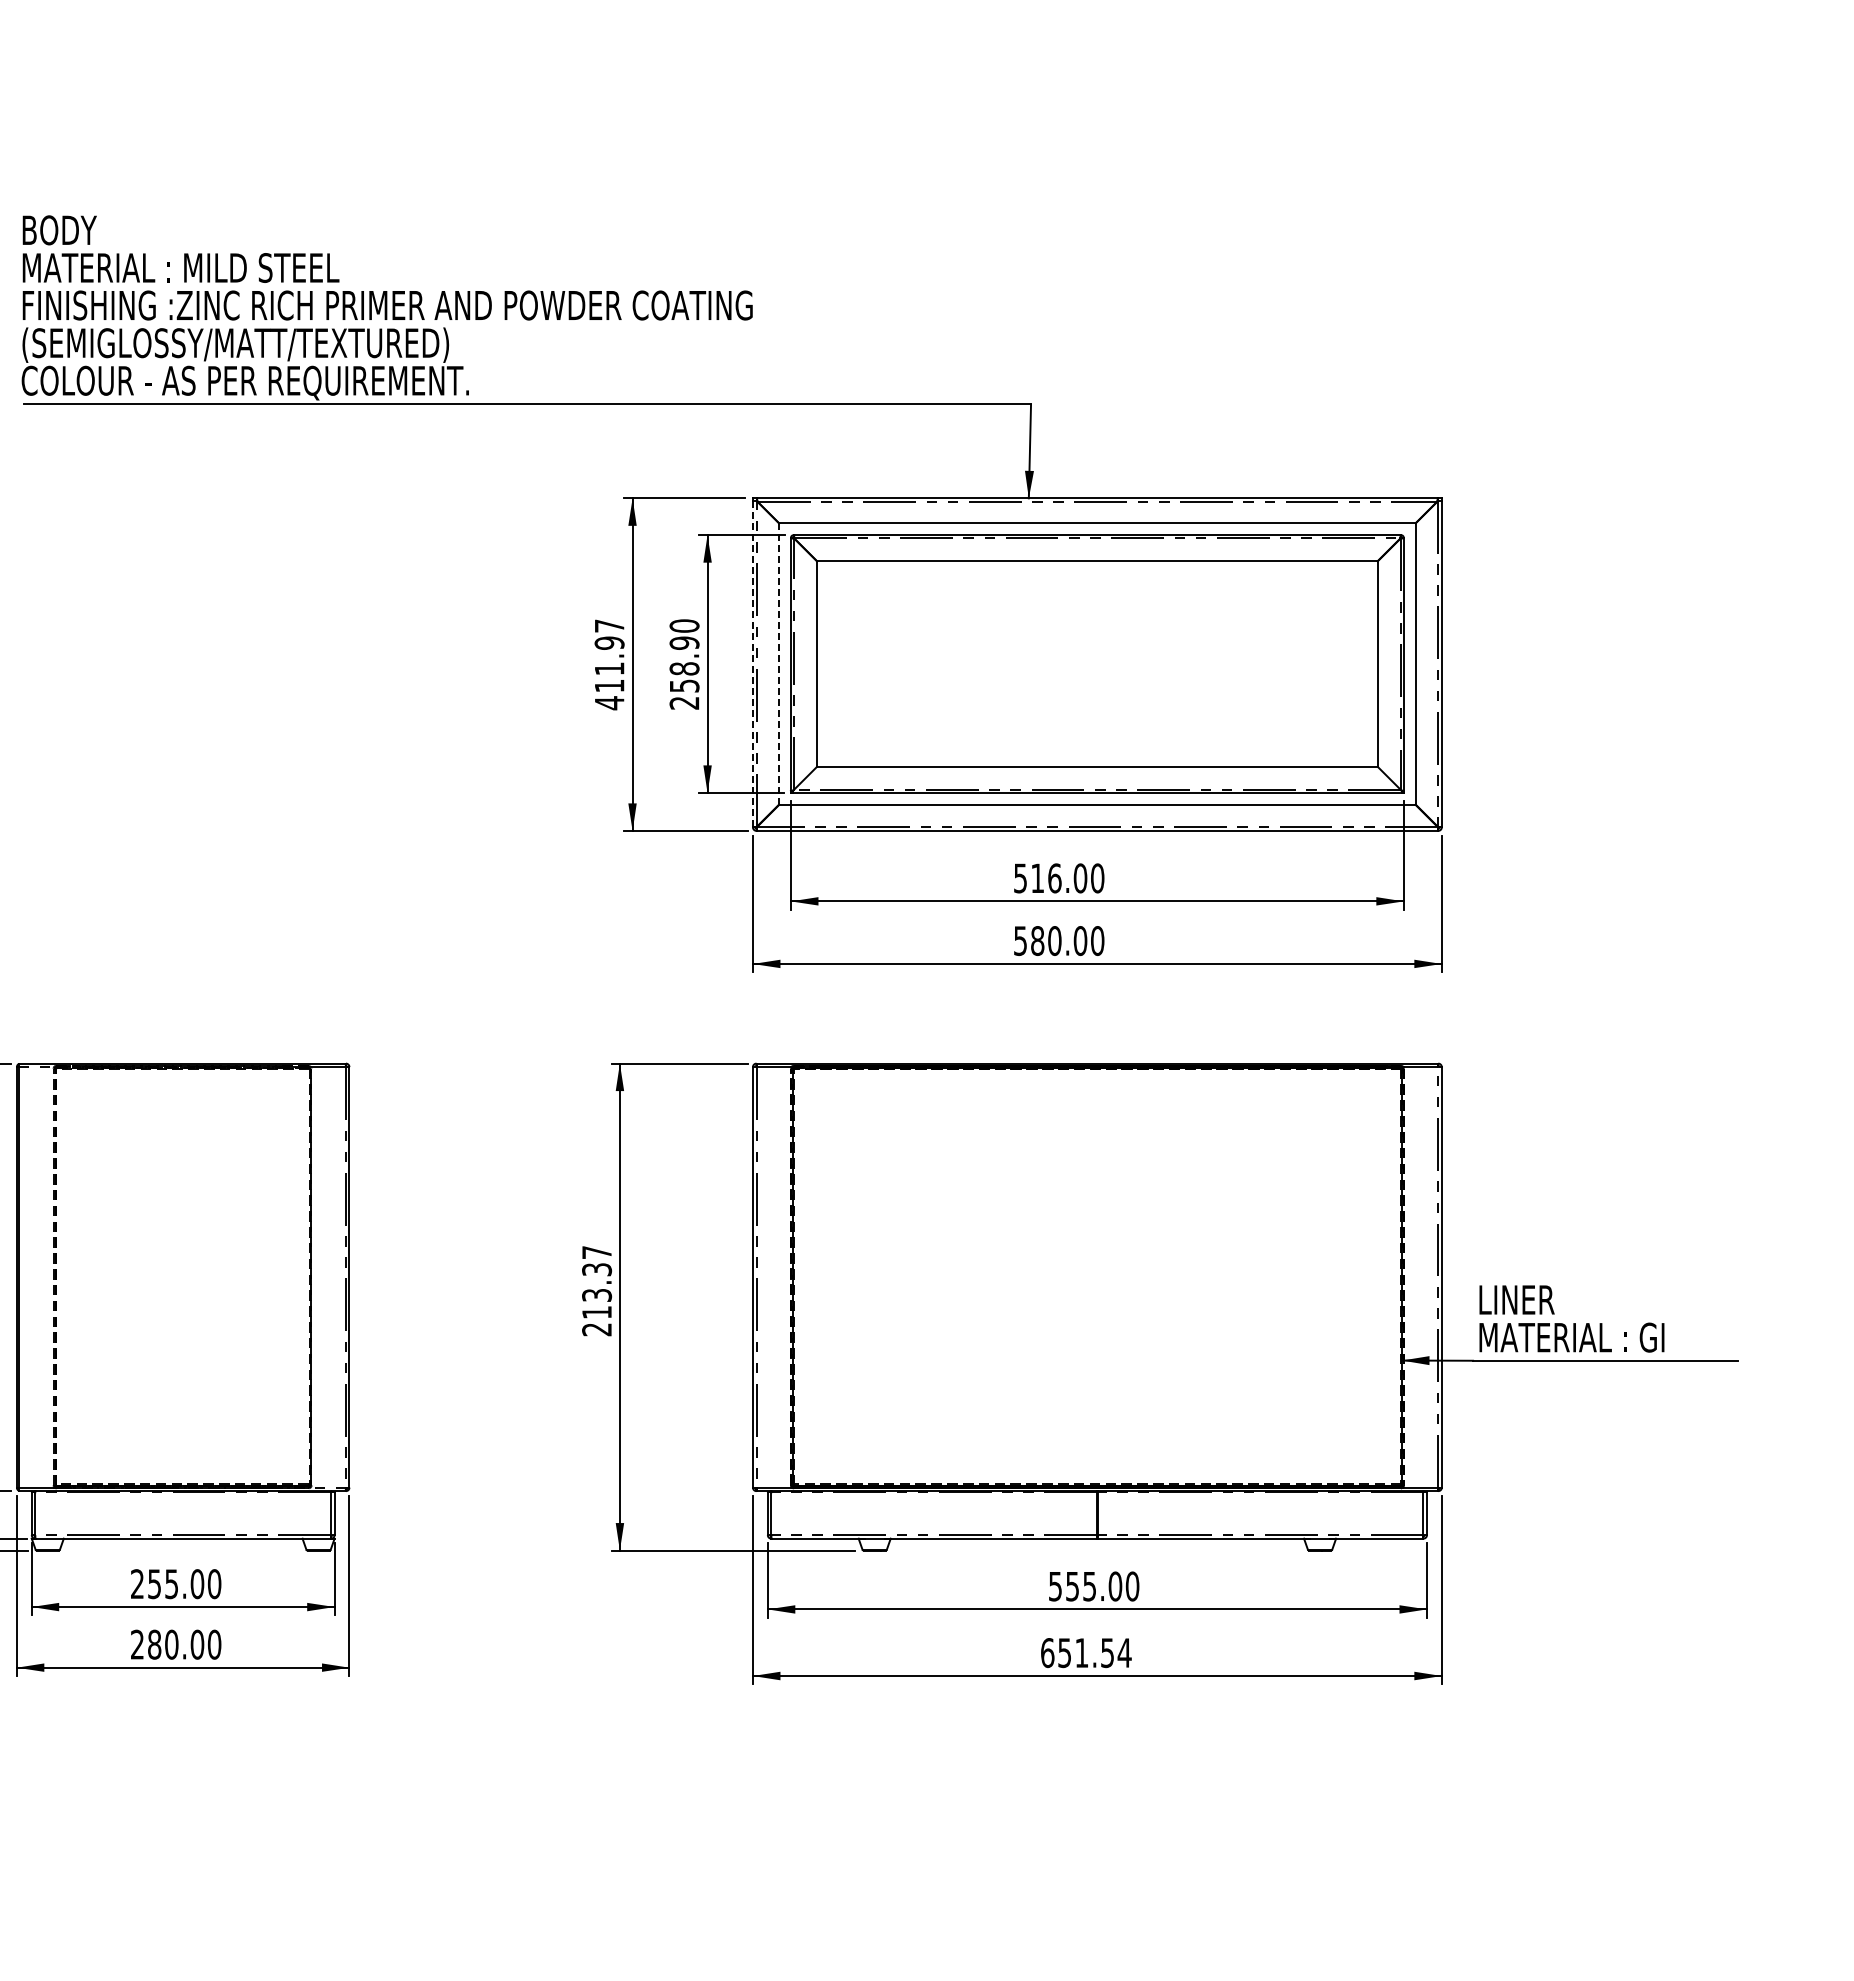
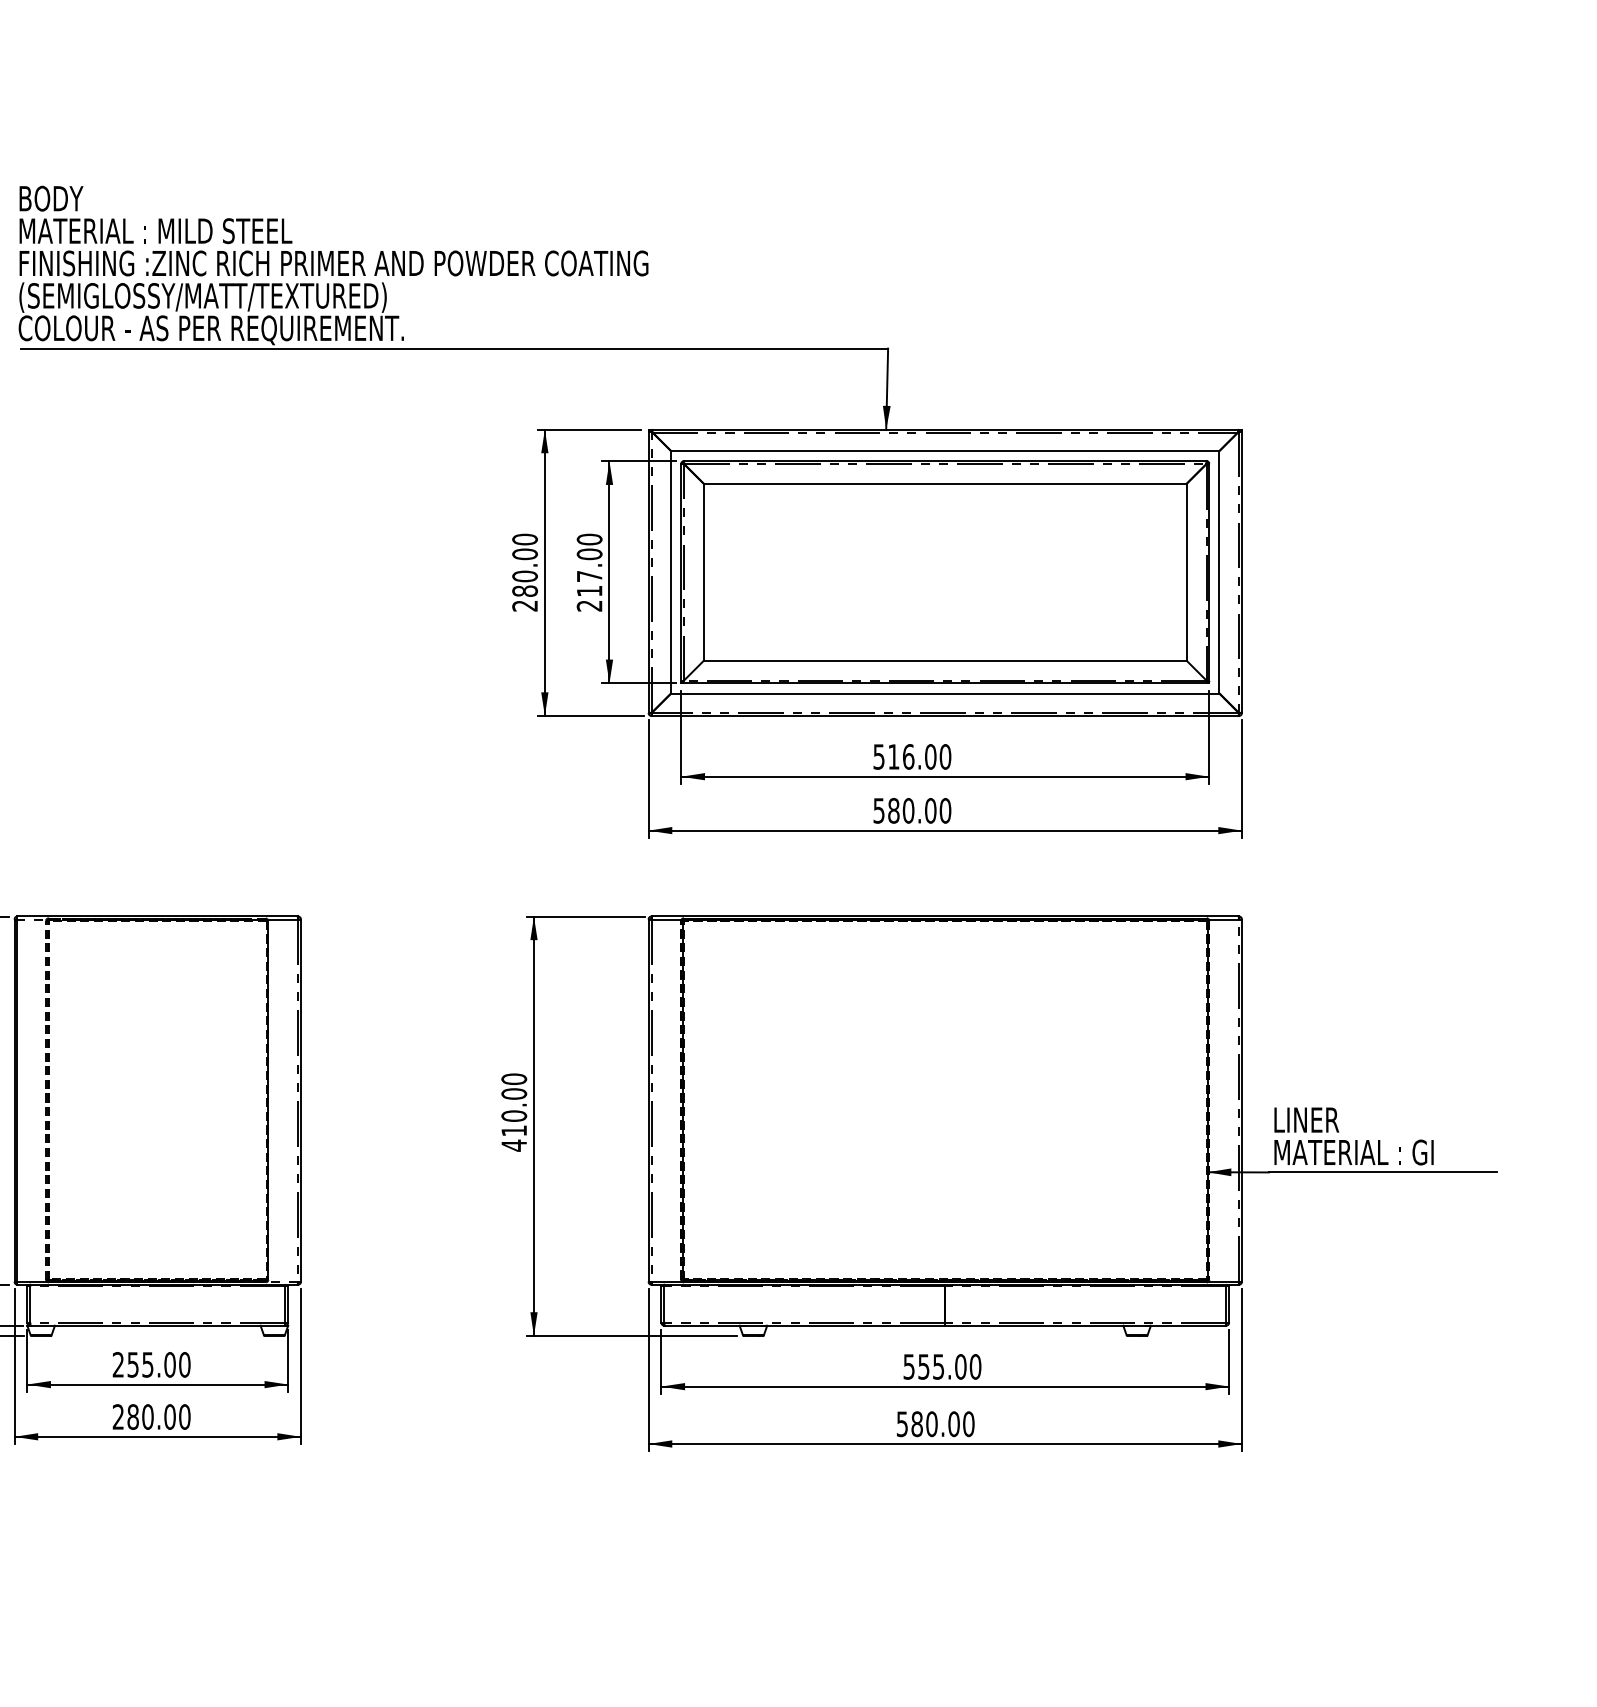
line: (752, 663) -> (648, 571), dashed -> solid
line: (779, 663) -> (671, 571), dashed -> solid
text: (609, 664) -> (525, 572), 411.97 -> 280.00
text: (684, 664) -> (589, 572), 258.90 -> 217.00
text: (597, 1290) -> (514, 1111), 213.37 -> 410.00
text: (1086, 1653) -> (935, 1424), 651.54 -> 580.00

